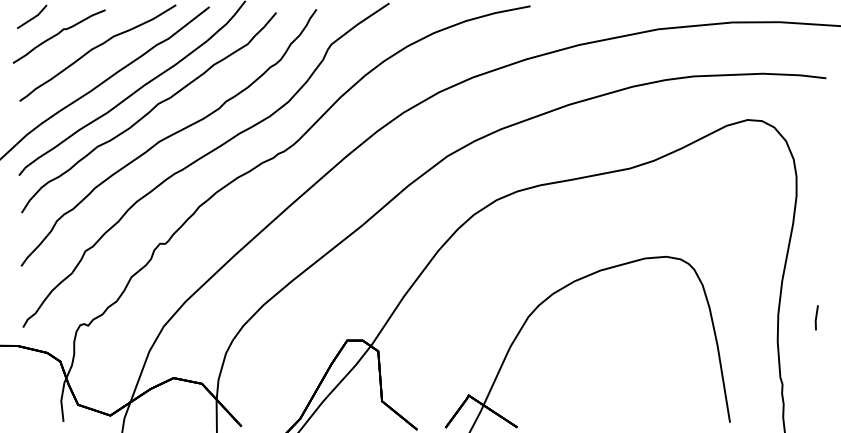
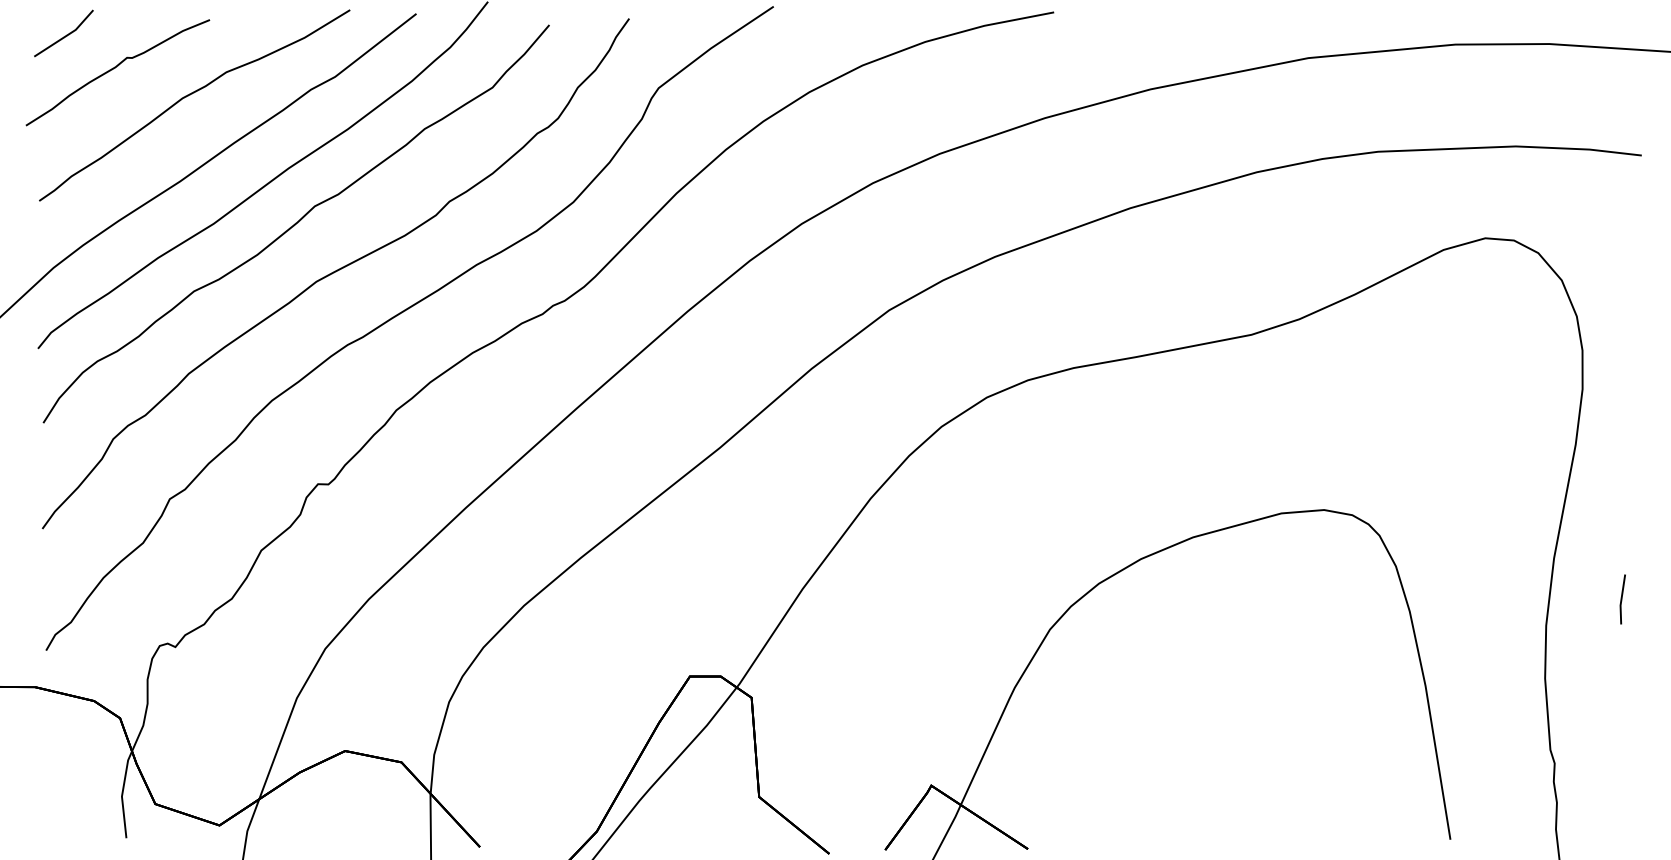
line: (816, 317) -> (1622, 598), moved

